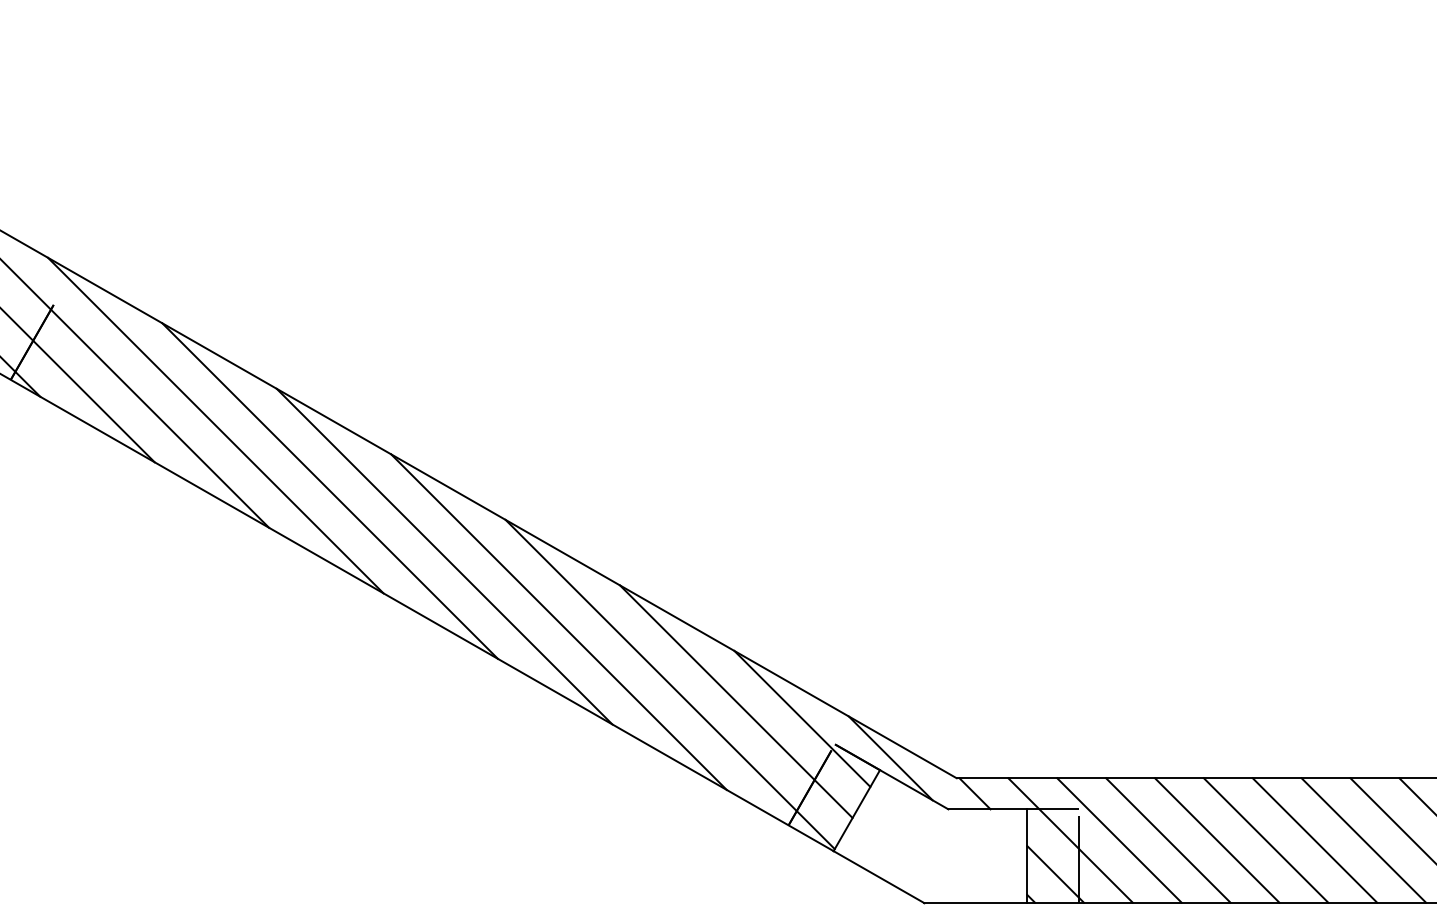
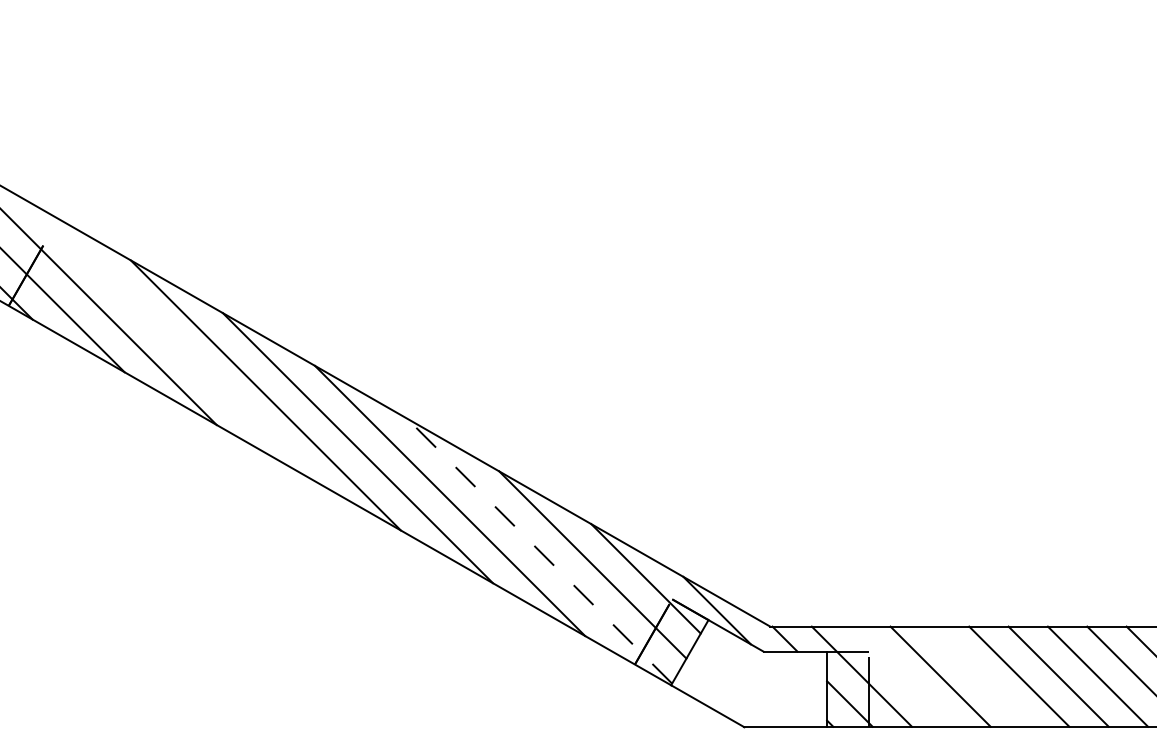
line: (215, 425) -> (173, 342), removed
line: (670, 683) -> (539, 550), solid -> dashed
line: (1119, 840) -> (901, 676), removed
line: (1216, 840) -> (979, 676), removed

